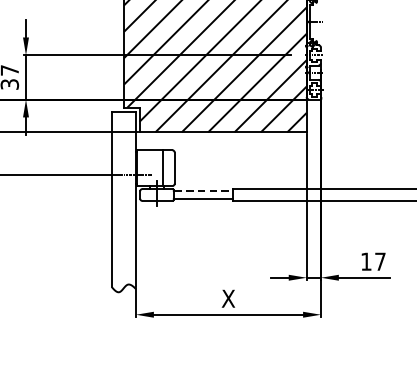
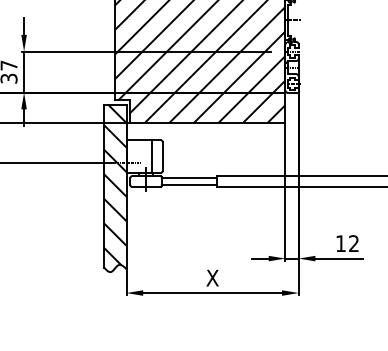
line: (203, 190) -> (189, 177), dashed -> solid
hatch: (124, 198) -> (115, 184), added
text: (379, 261) -> (353, 243), 17 -> 12

